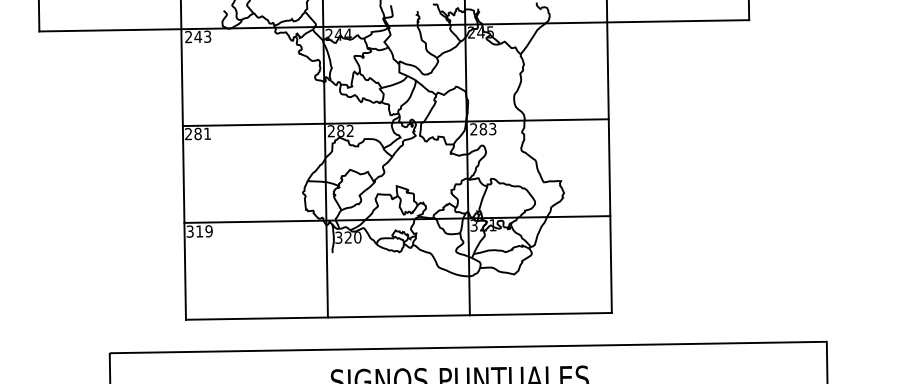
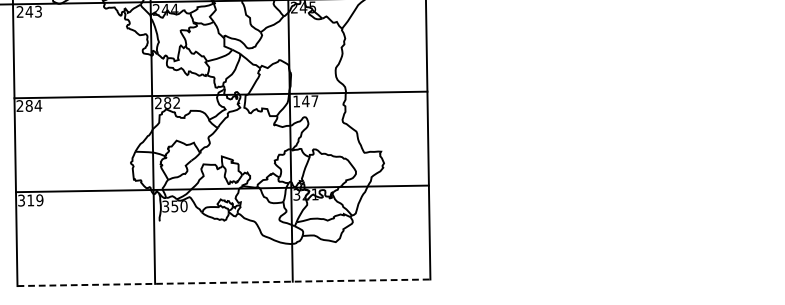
text: (483, 129) -> (305, 101), 283 -> 147
text: (207, 133) -> (38, 105), 281 -> 284
text: (347, 237) -> (174, 206), 320 -> 350
line: (398, 316) -> (223, 282), solid -> dashed

